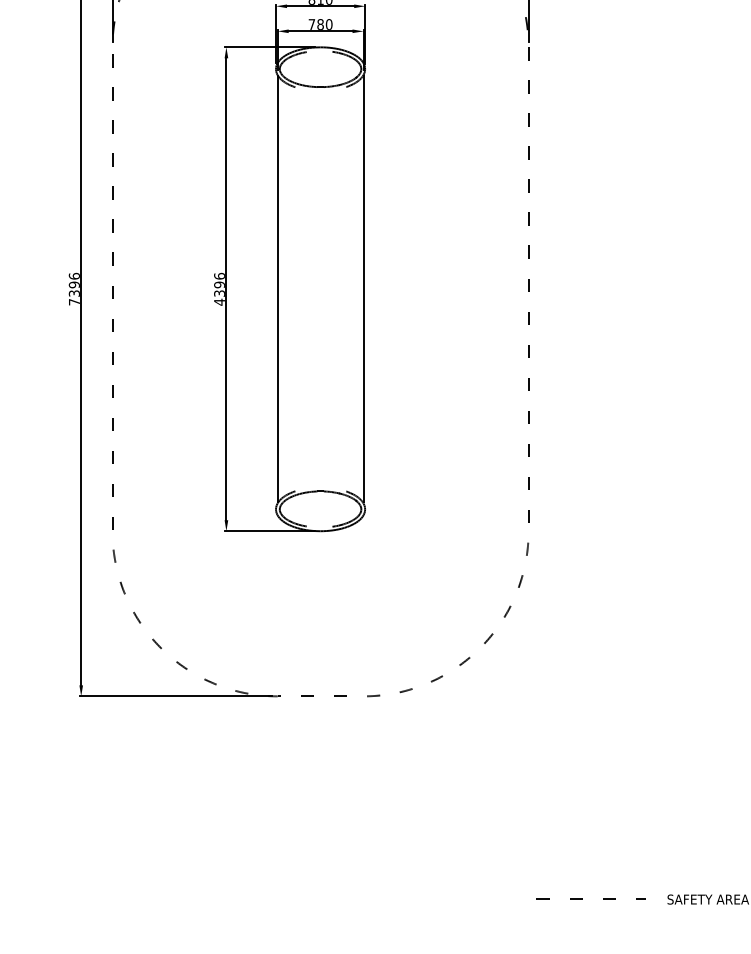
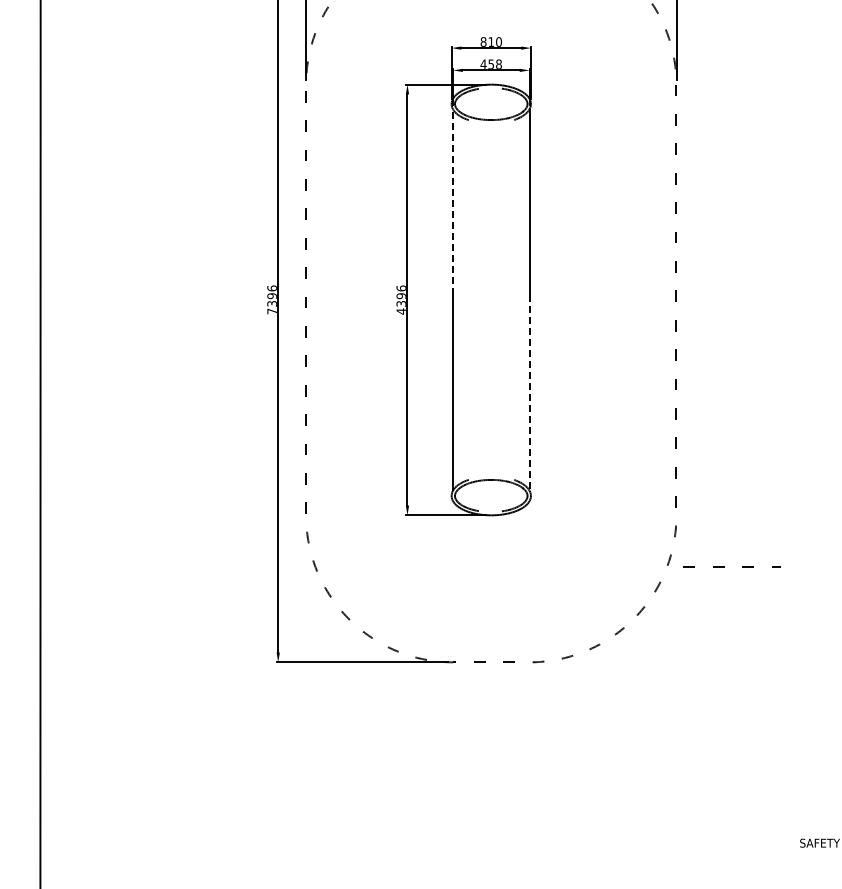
text: (319, 23) -> (490, 63), 780 -> 458
line: (278, 179) -> (453, 202), solid -> dashed
line: (363, 393) -> (529, 392), solid -> dashed
line: (582, 897) -> (724, 566), moved

